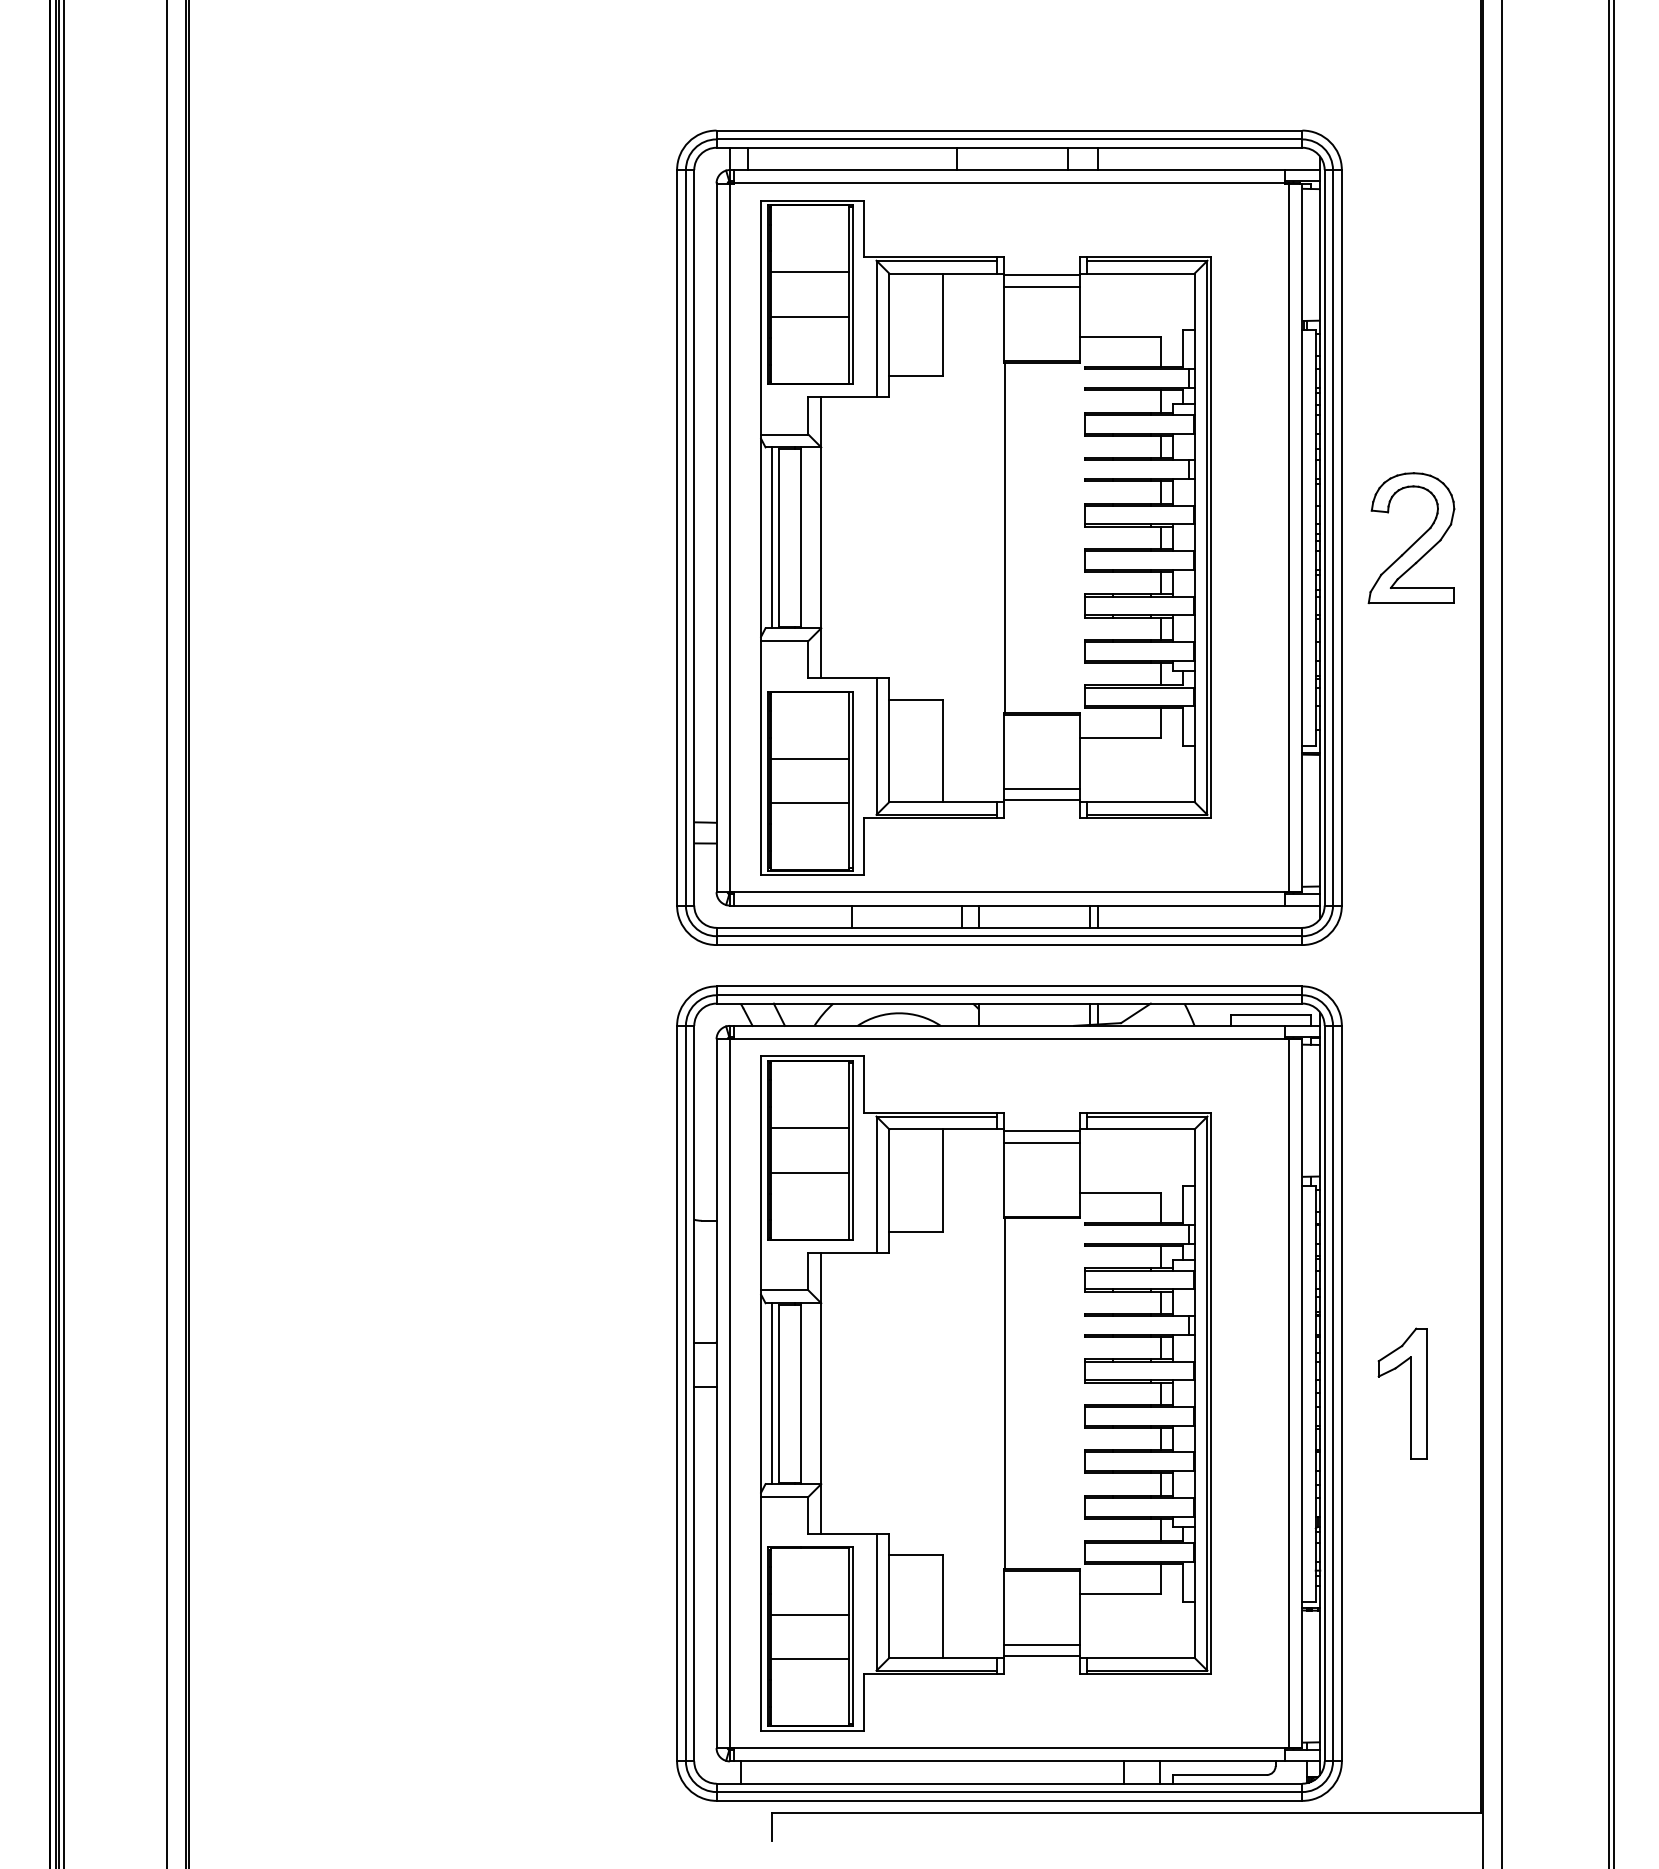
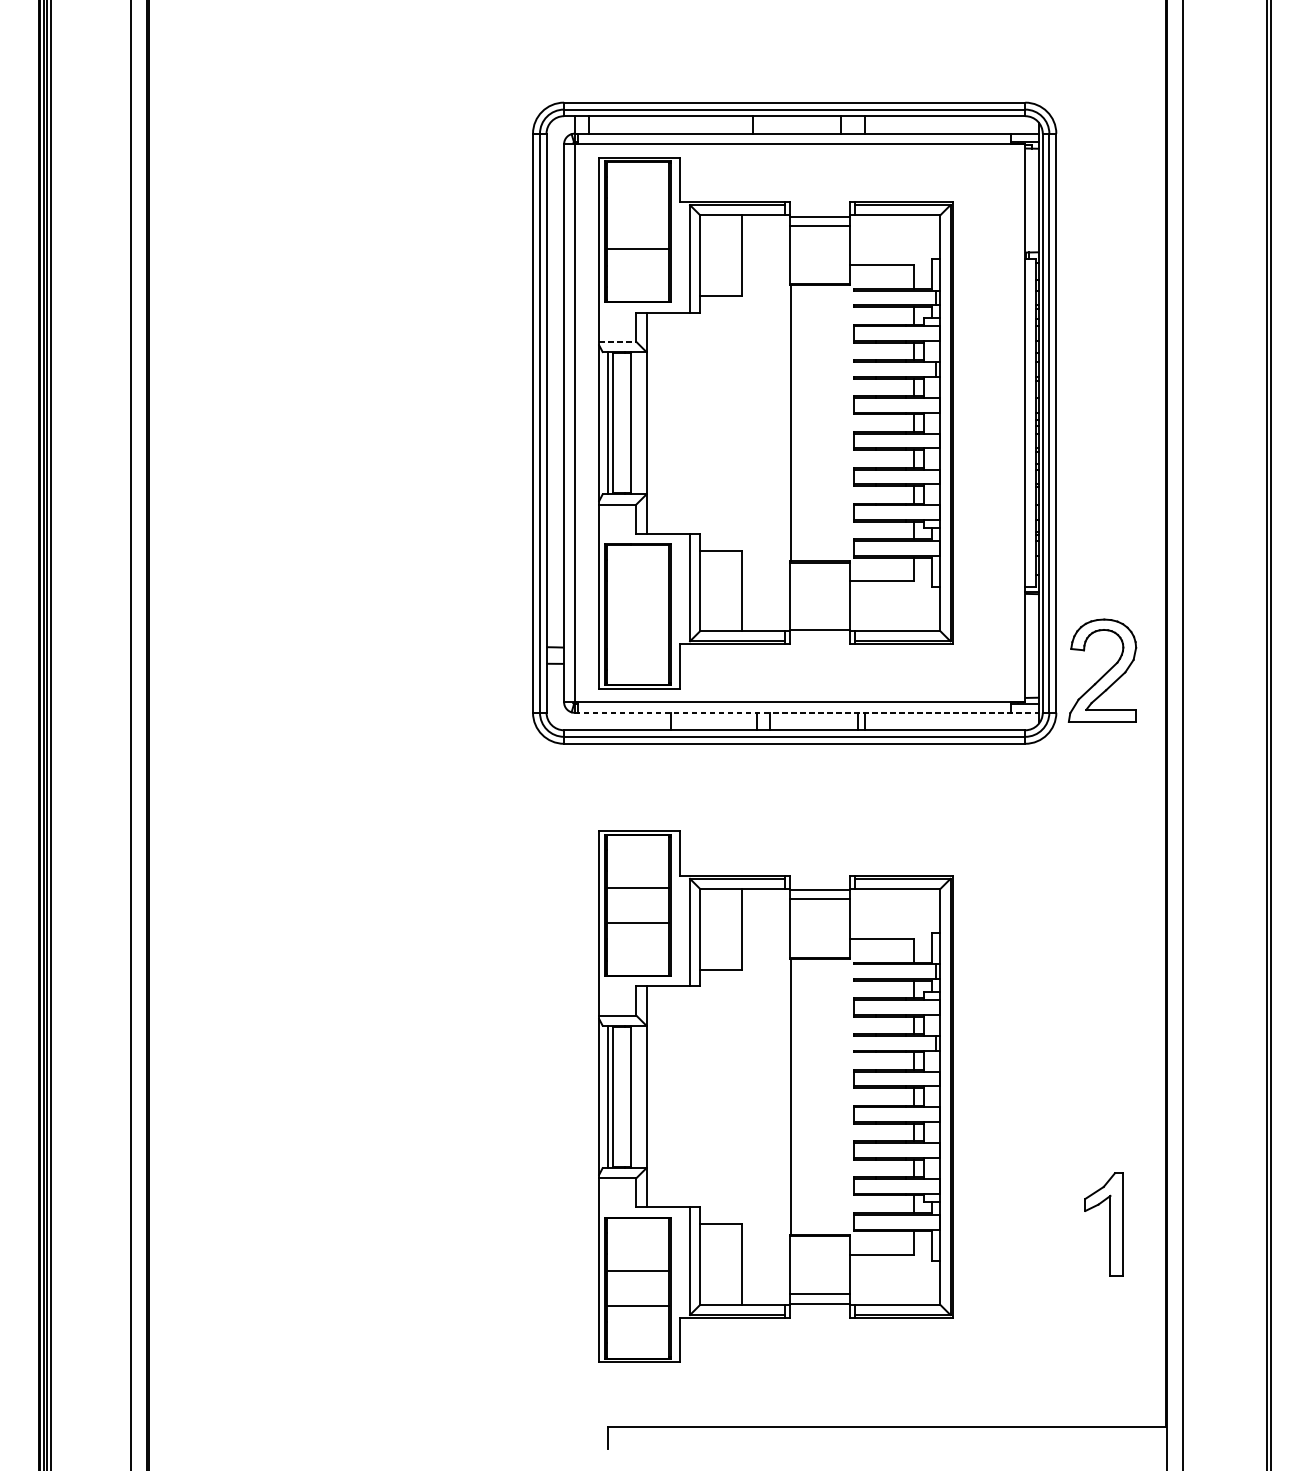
line: (810, 272) -> (638, 214), removed
line: (784, 434) -> (617, 341), solid -> dashed
line: (1289, 537) -> (1015, 422), removed
part: (1411, 538) -> (1102, 670), moved
line: (810, 758) -> (638, 596), removed
line: (1041, 788) -> (819, 620), removed
line: (810, 803) -> (638, 632), removed
line: (1025, 905) -> (807, 712), solid -> dashed
part: (1009, 1393) -> (794, 1096), removed
part: (1410, 1393) -> (1110, 1224), moved

